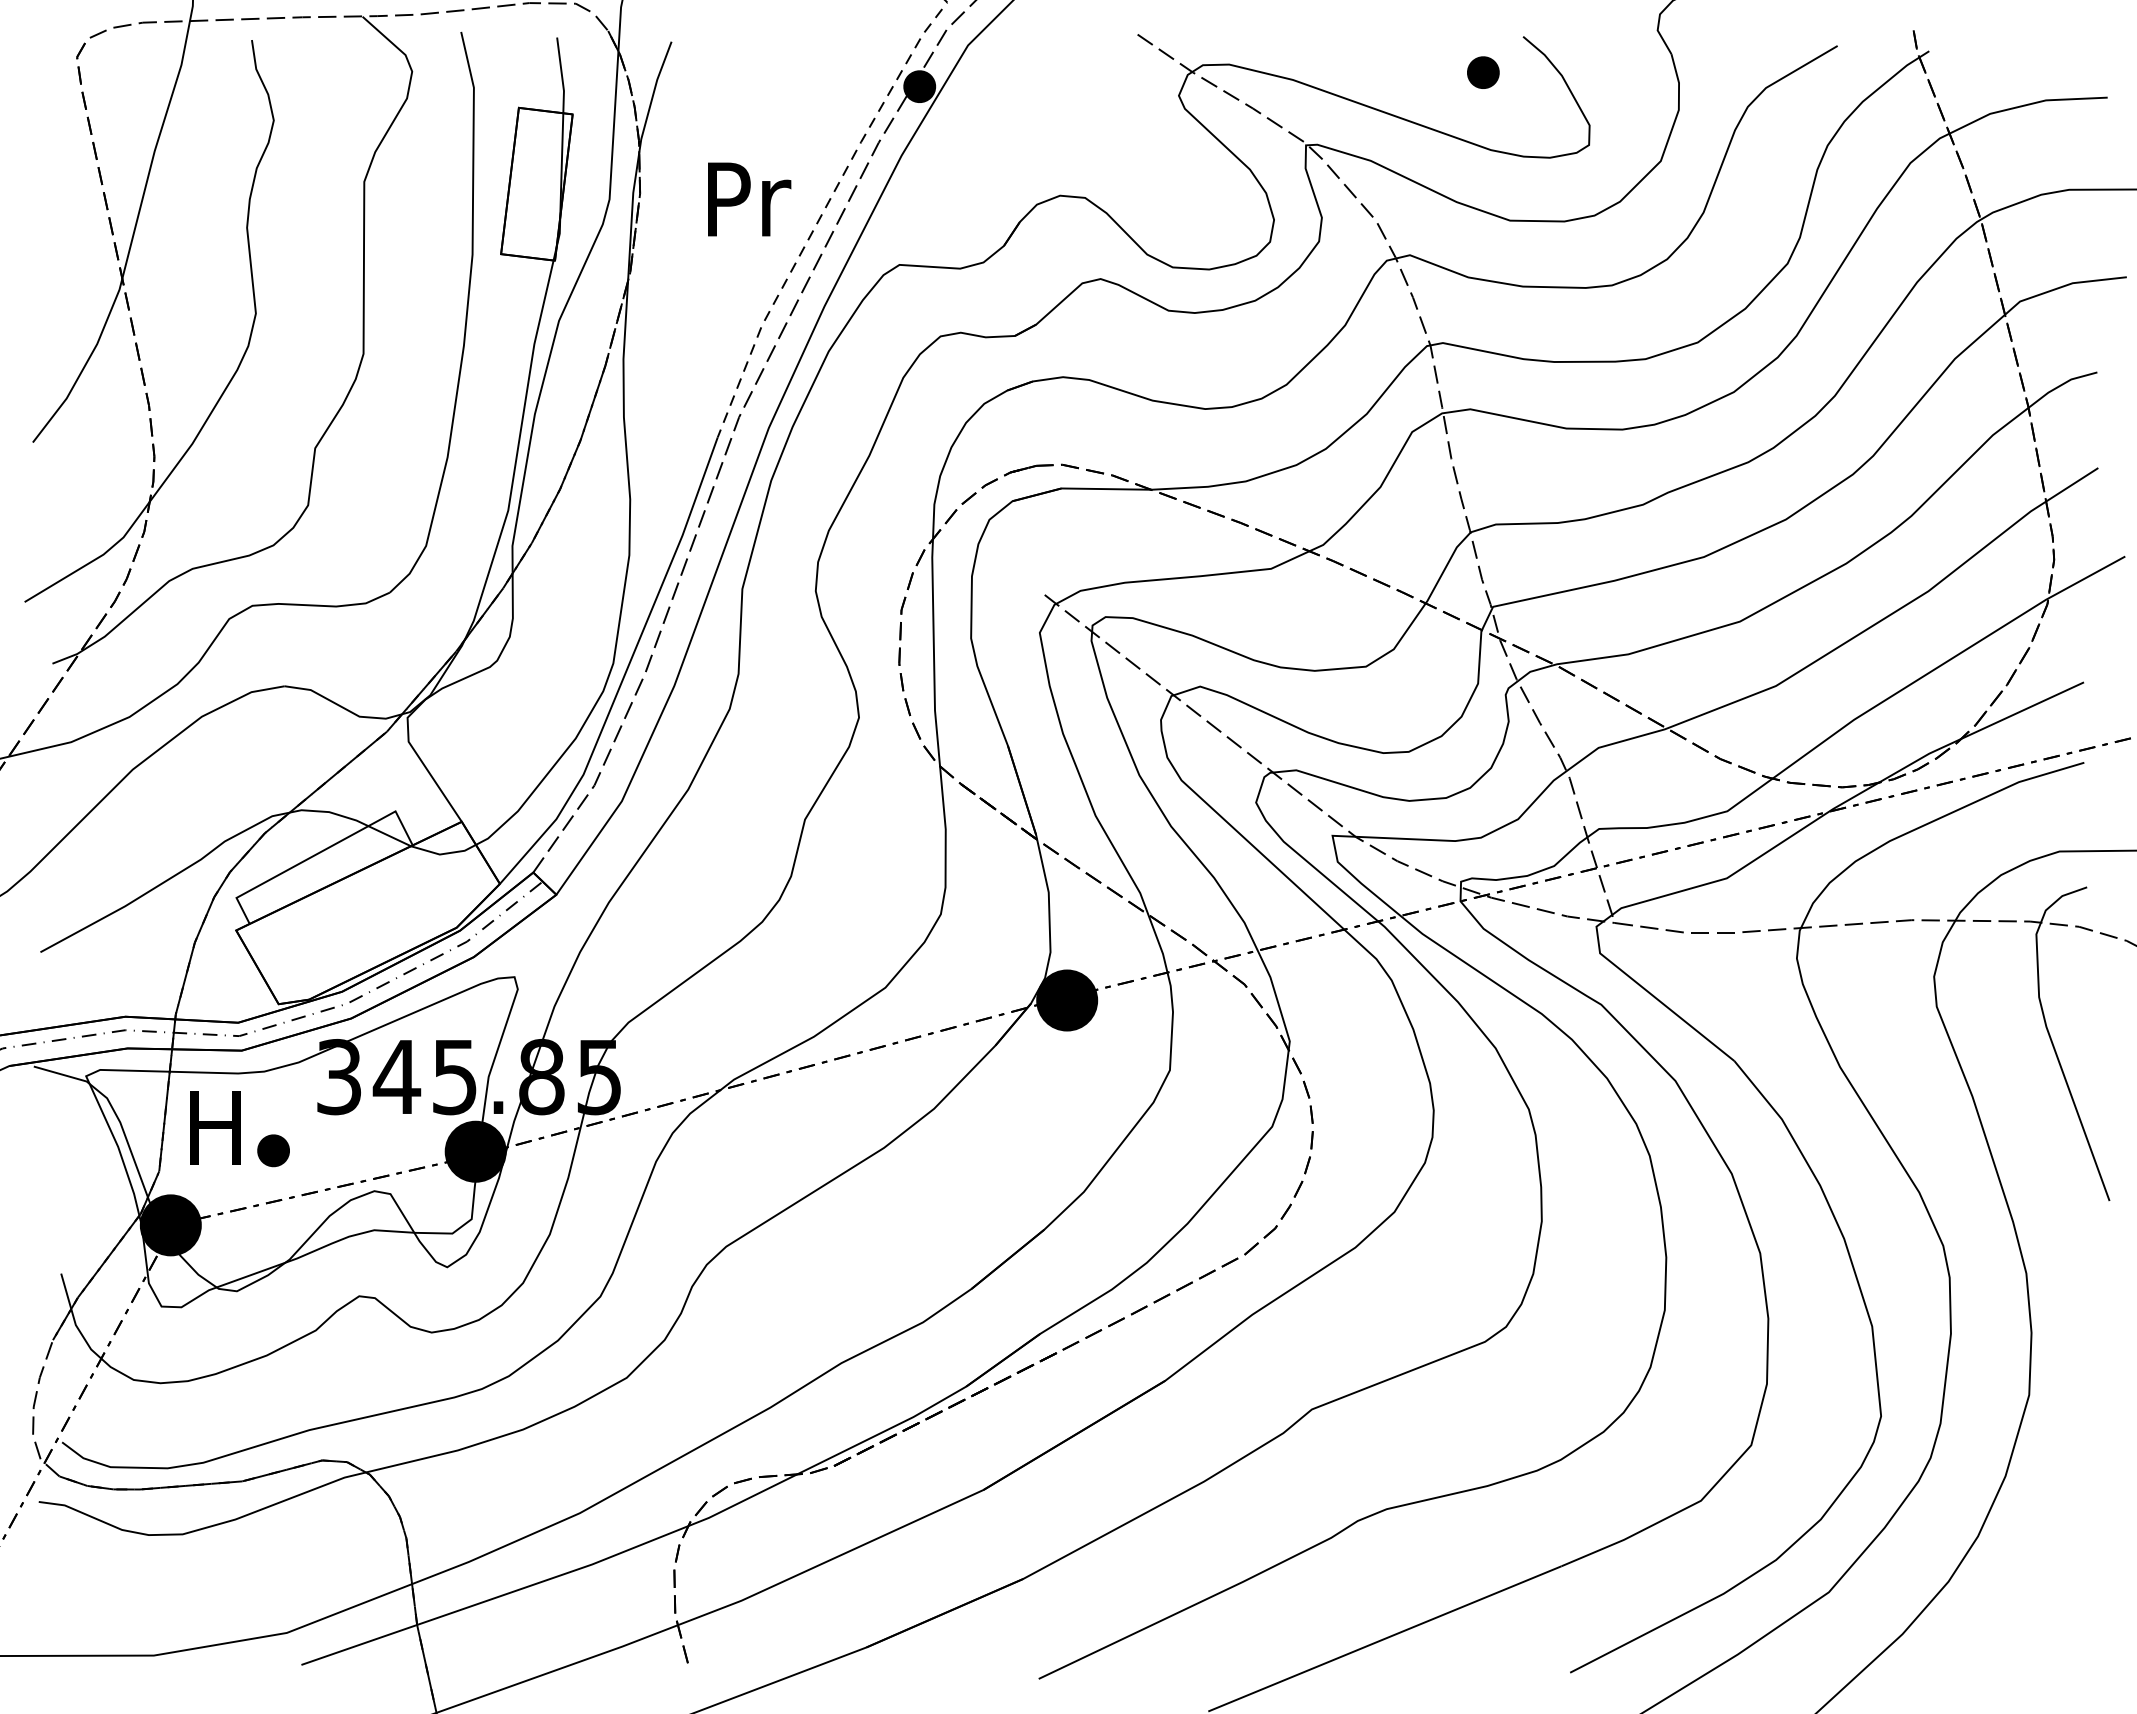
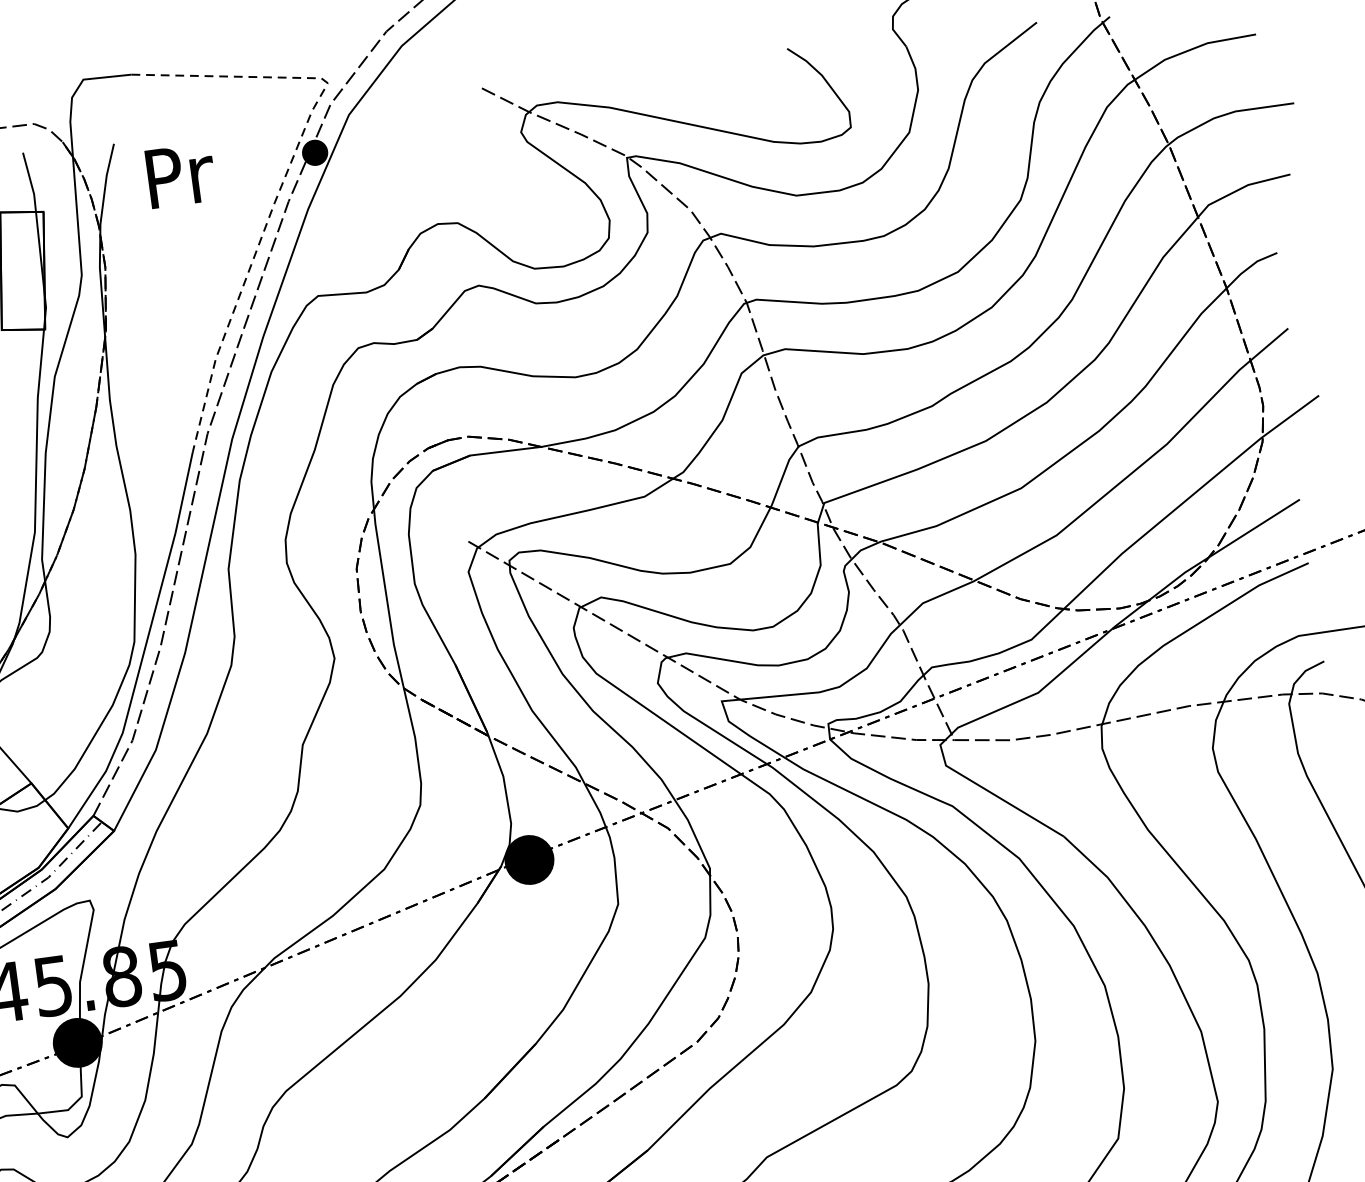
part: (1483, 72) -> (759, 81), removed
text: (749, 199) -> (181, 175), moved

